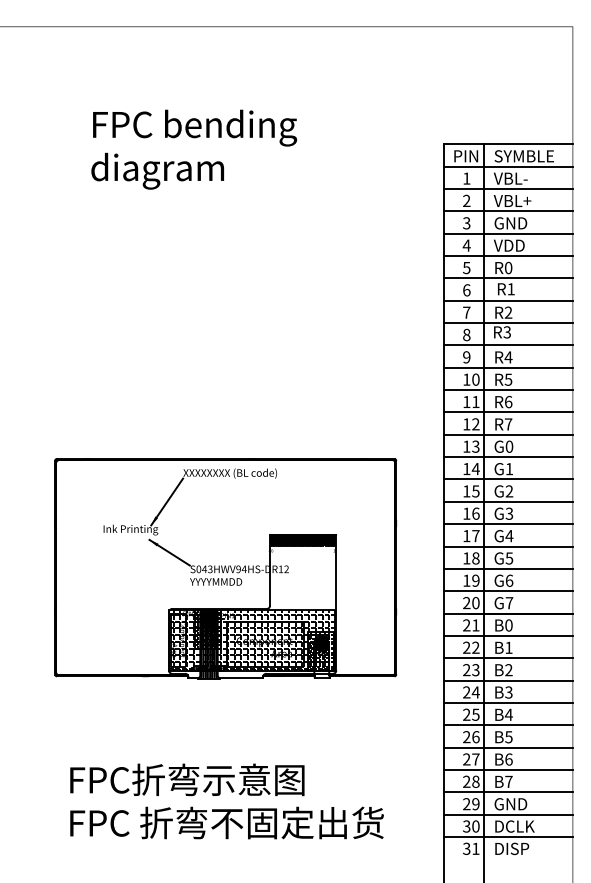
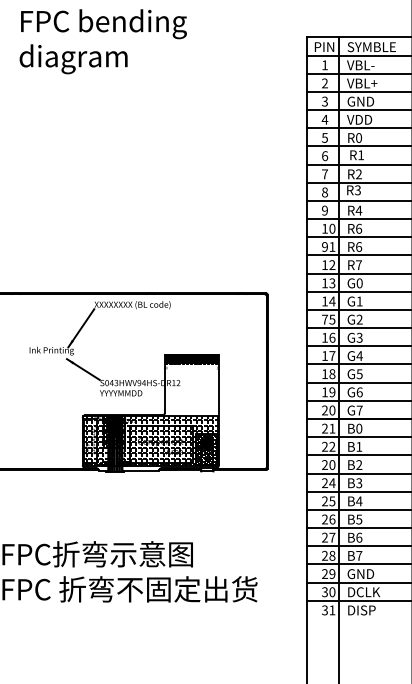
text: (508, 379) -> (358, 228), R5 -> R6
text: (466, 401) -> (324, 246), 11 -> 91
text: (466, 491) -> (324, 319), 15 -> 75
text: (475, 670) -> (332, 465), 23 -> 20

